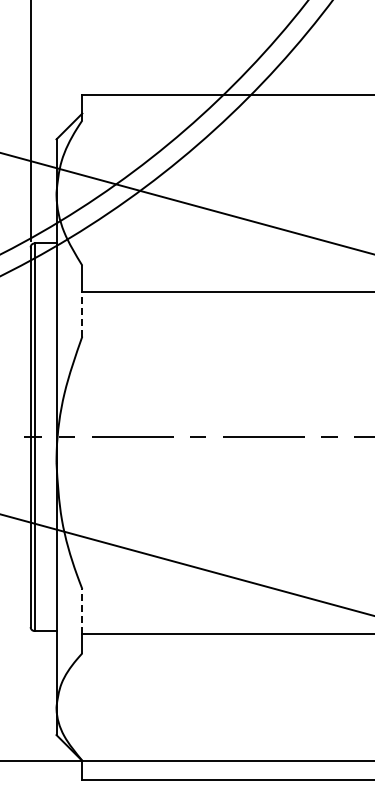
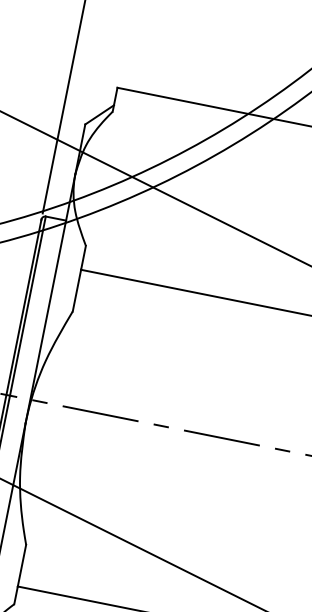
line: (82, 314) -> (77, 291), dashed -> solid
line: (82, 611) -> (22, 565), dashed -> solid

